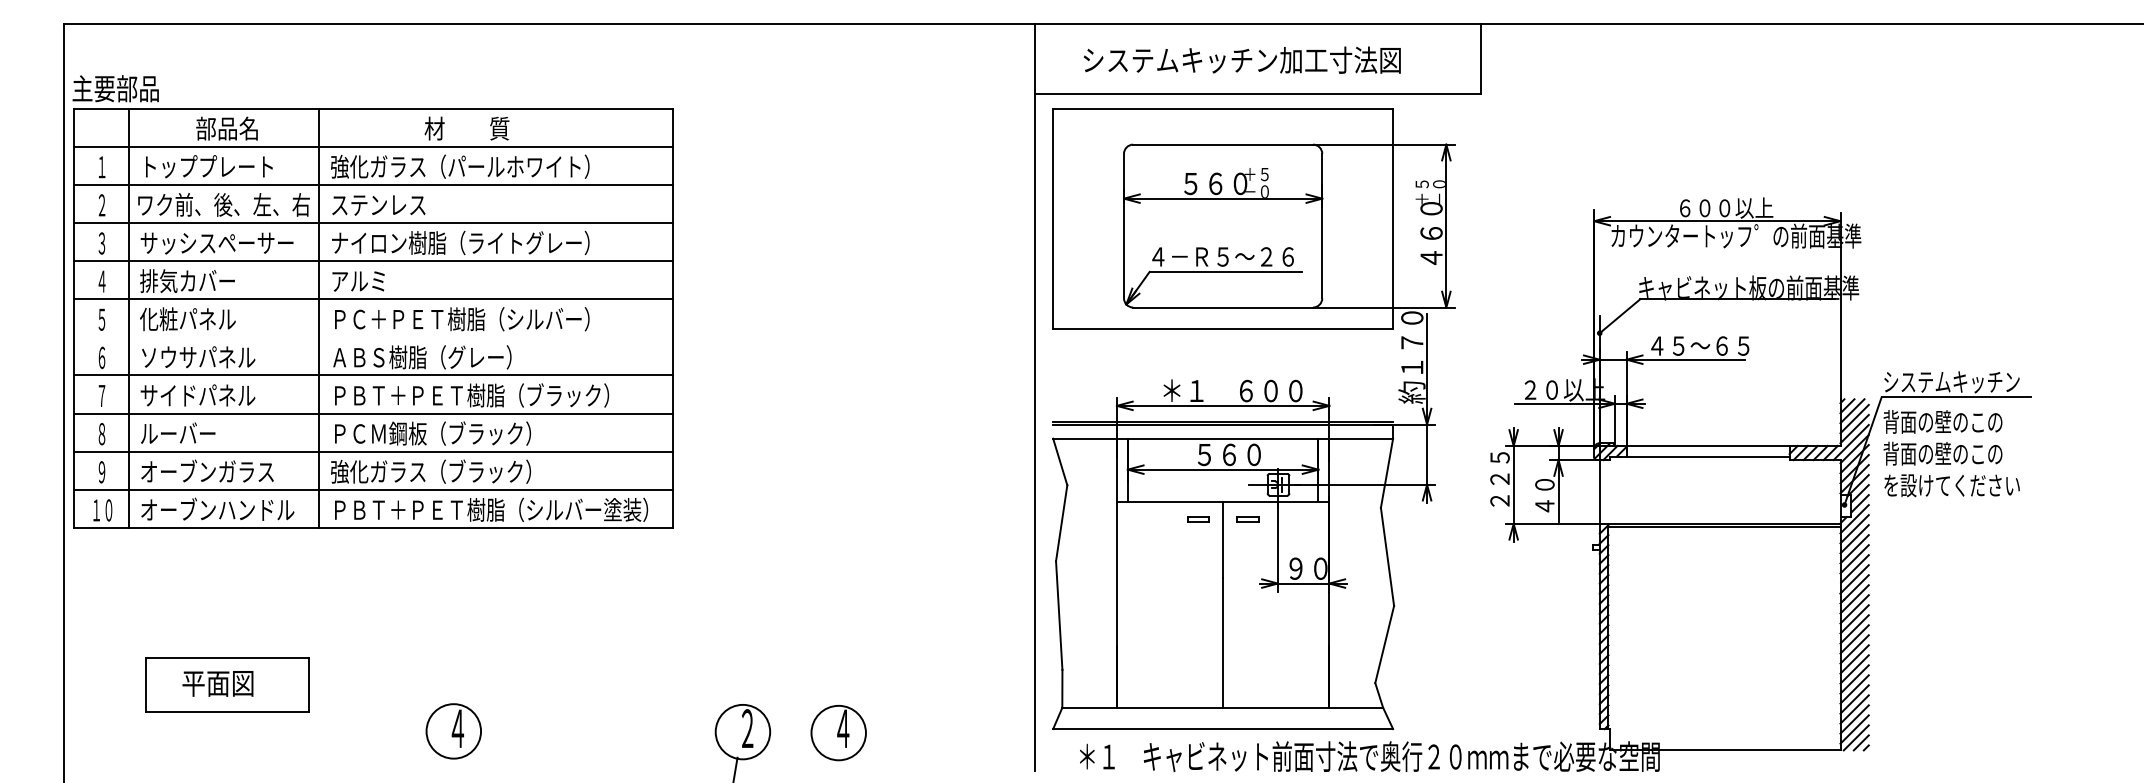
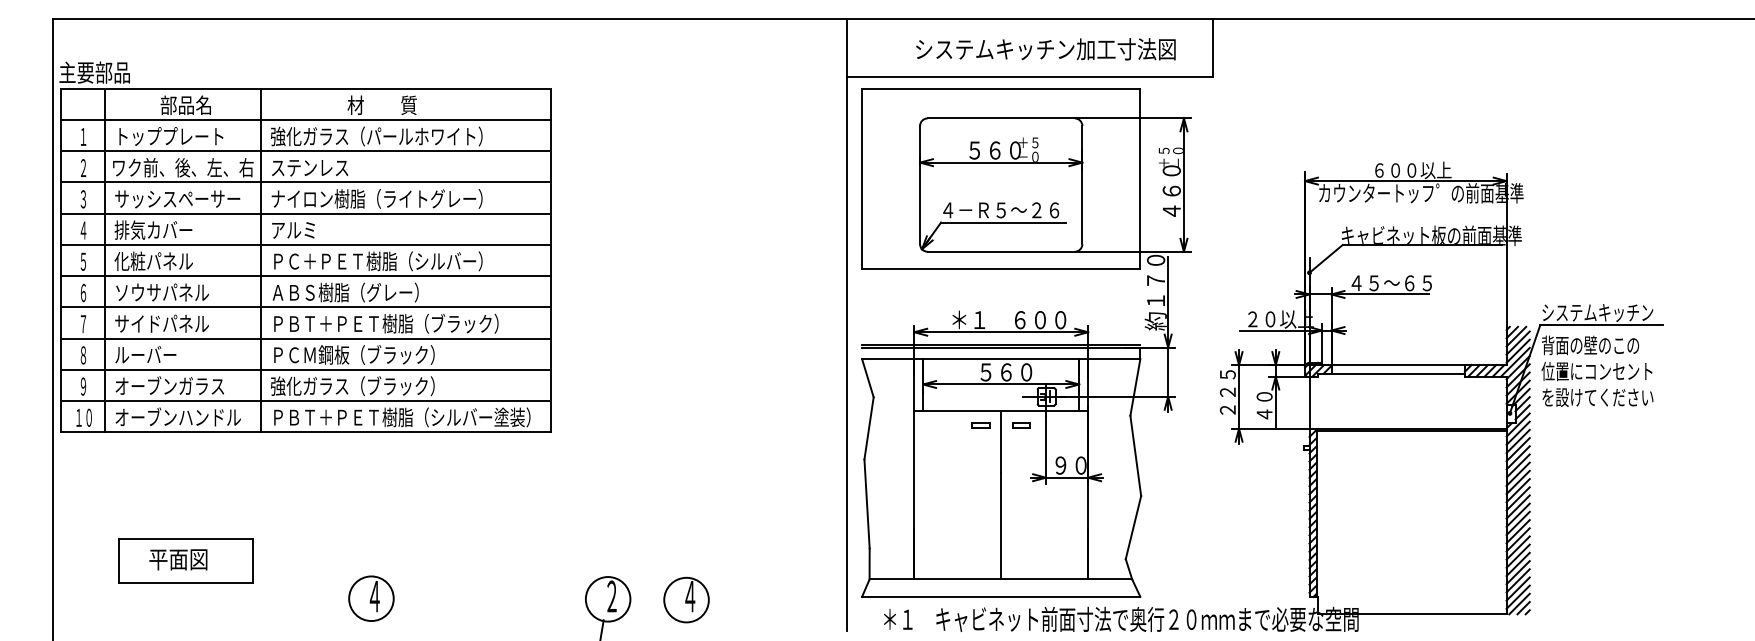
text: (1241, 60) -> (1045, 49), moved
line: (373, 337) -> (305, 276), added
text: (1950, 453) -> (1596, 371), 背面の壁のこの -> 位置にコンセント

